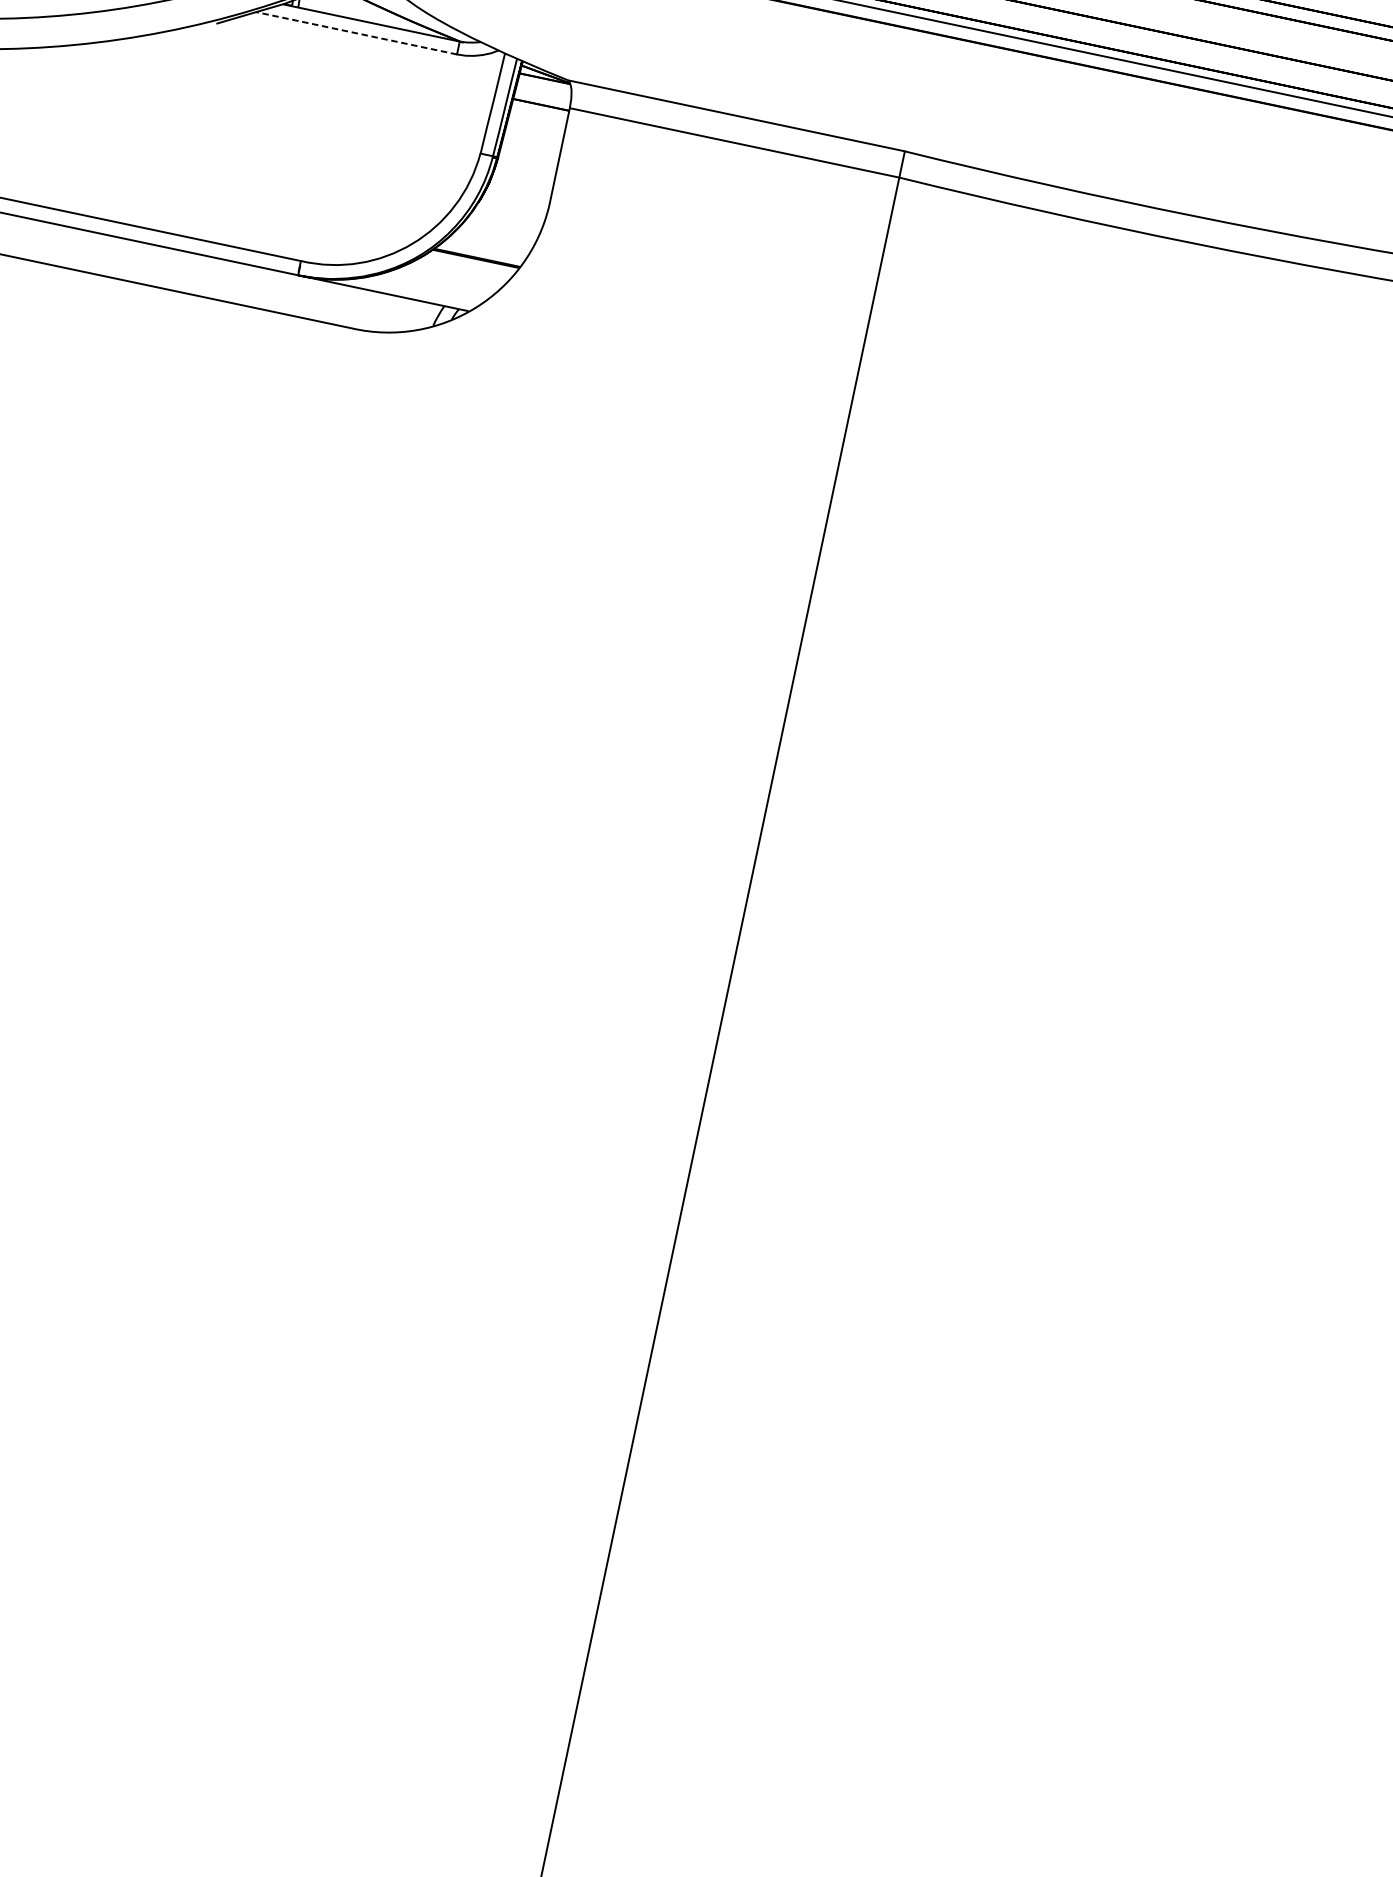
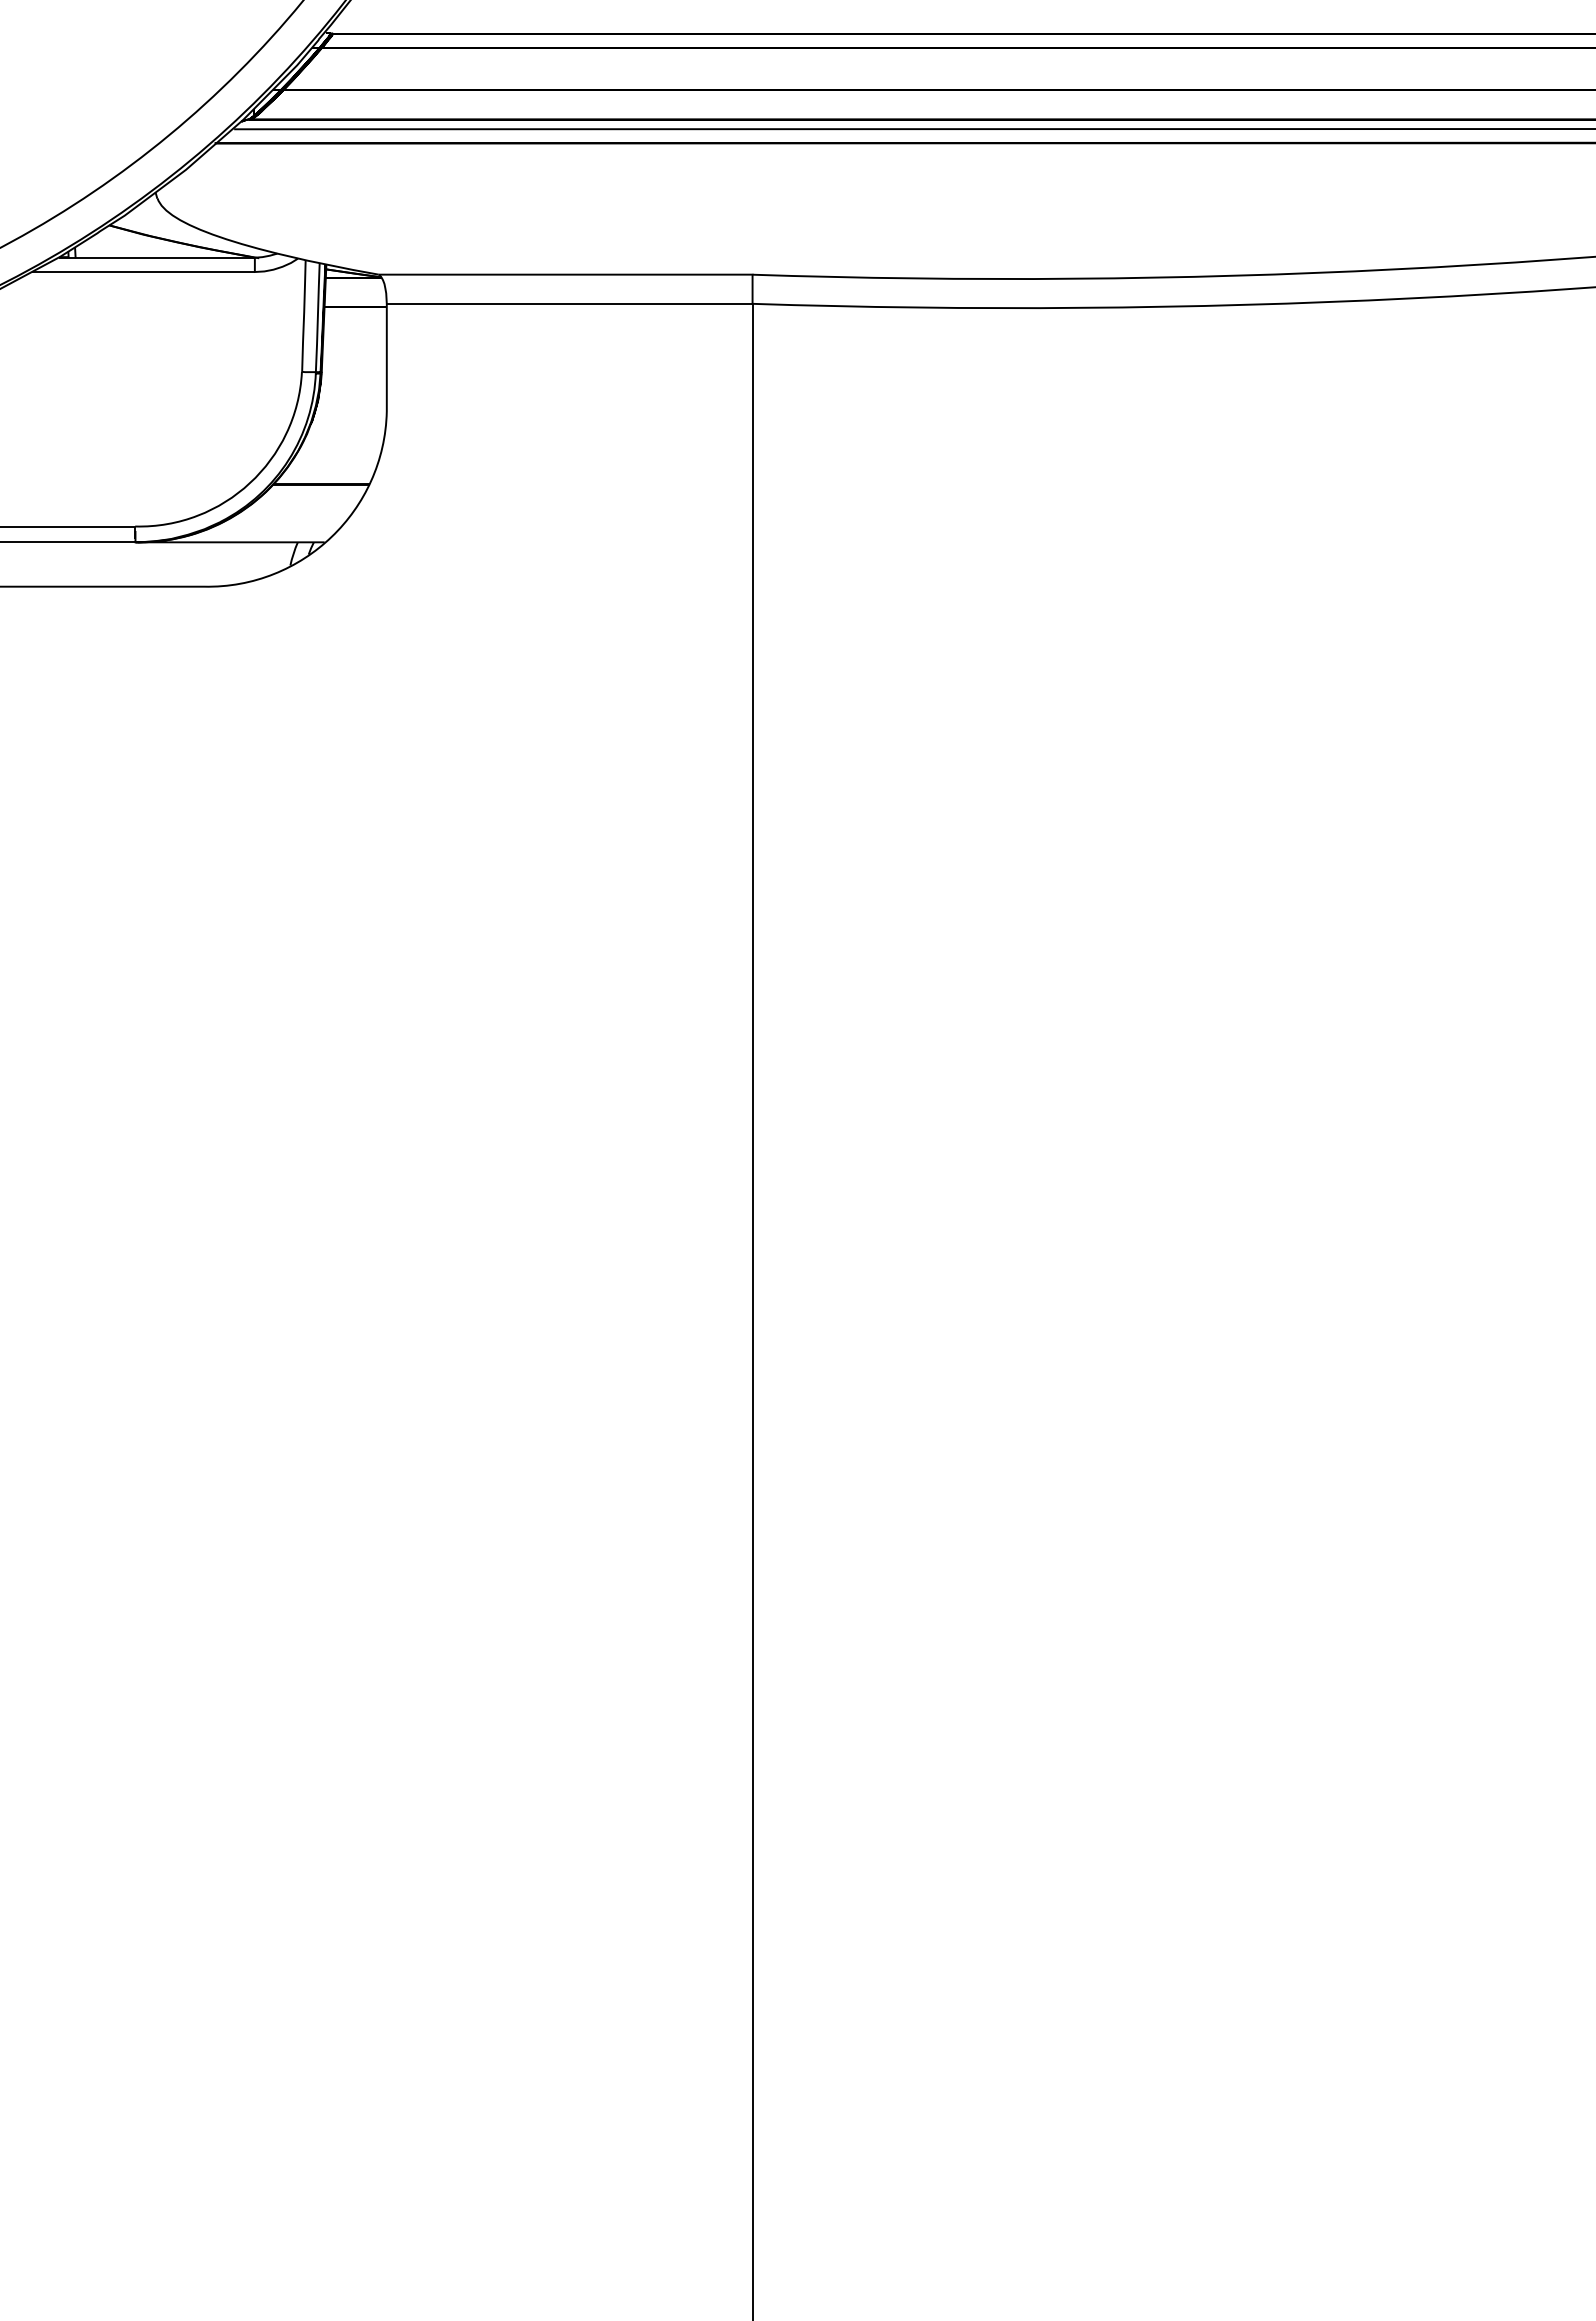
line: (356, 33) -> (143, 272), dashed -> solid

